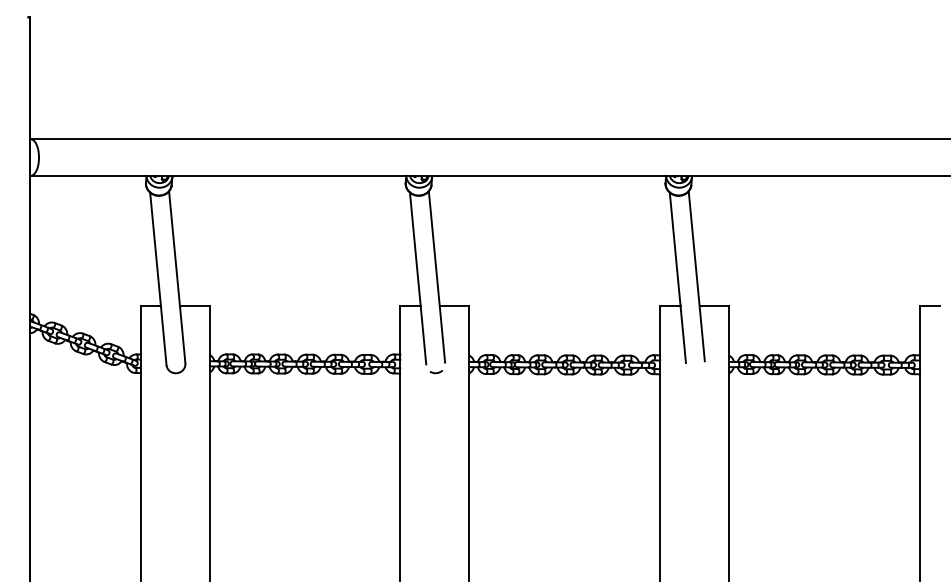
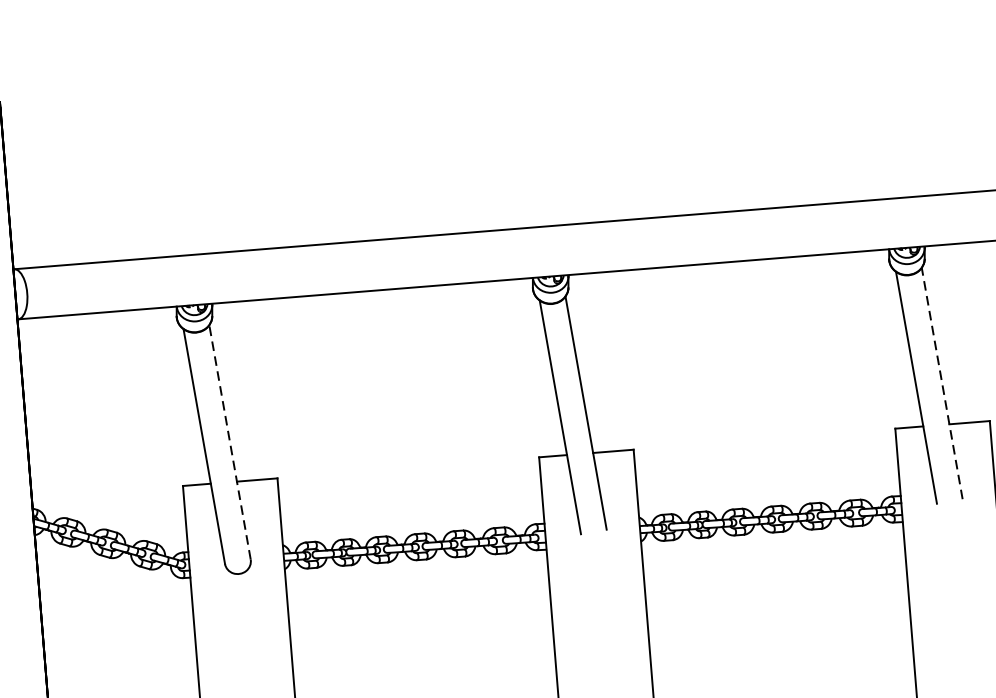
line: (696, 275) -> (941, 382), solid -> dashed
line: (177, 276) -> (230, 441), solid -> dashed
curve: (435, 372) -> (594, 544), removed

